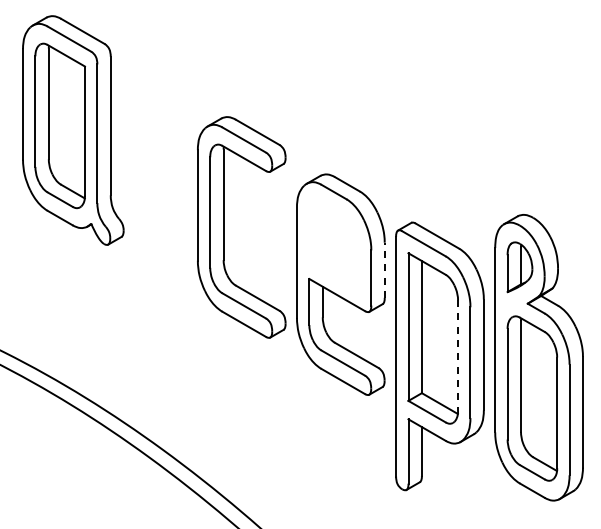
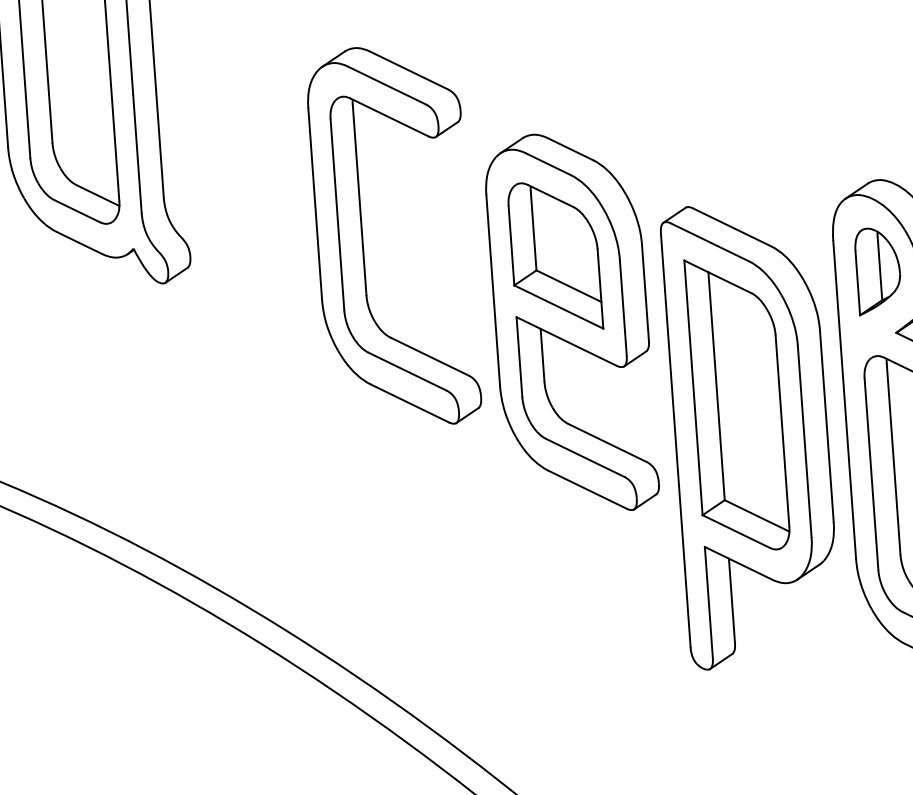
part: (333, 245) -> (554, 256), added
line: (384, 270) -> (645, 293), dashed -> solid
line: (458, 356) -> (783, 432), dashed -> solid

